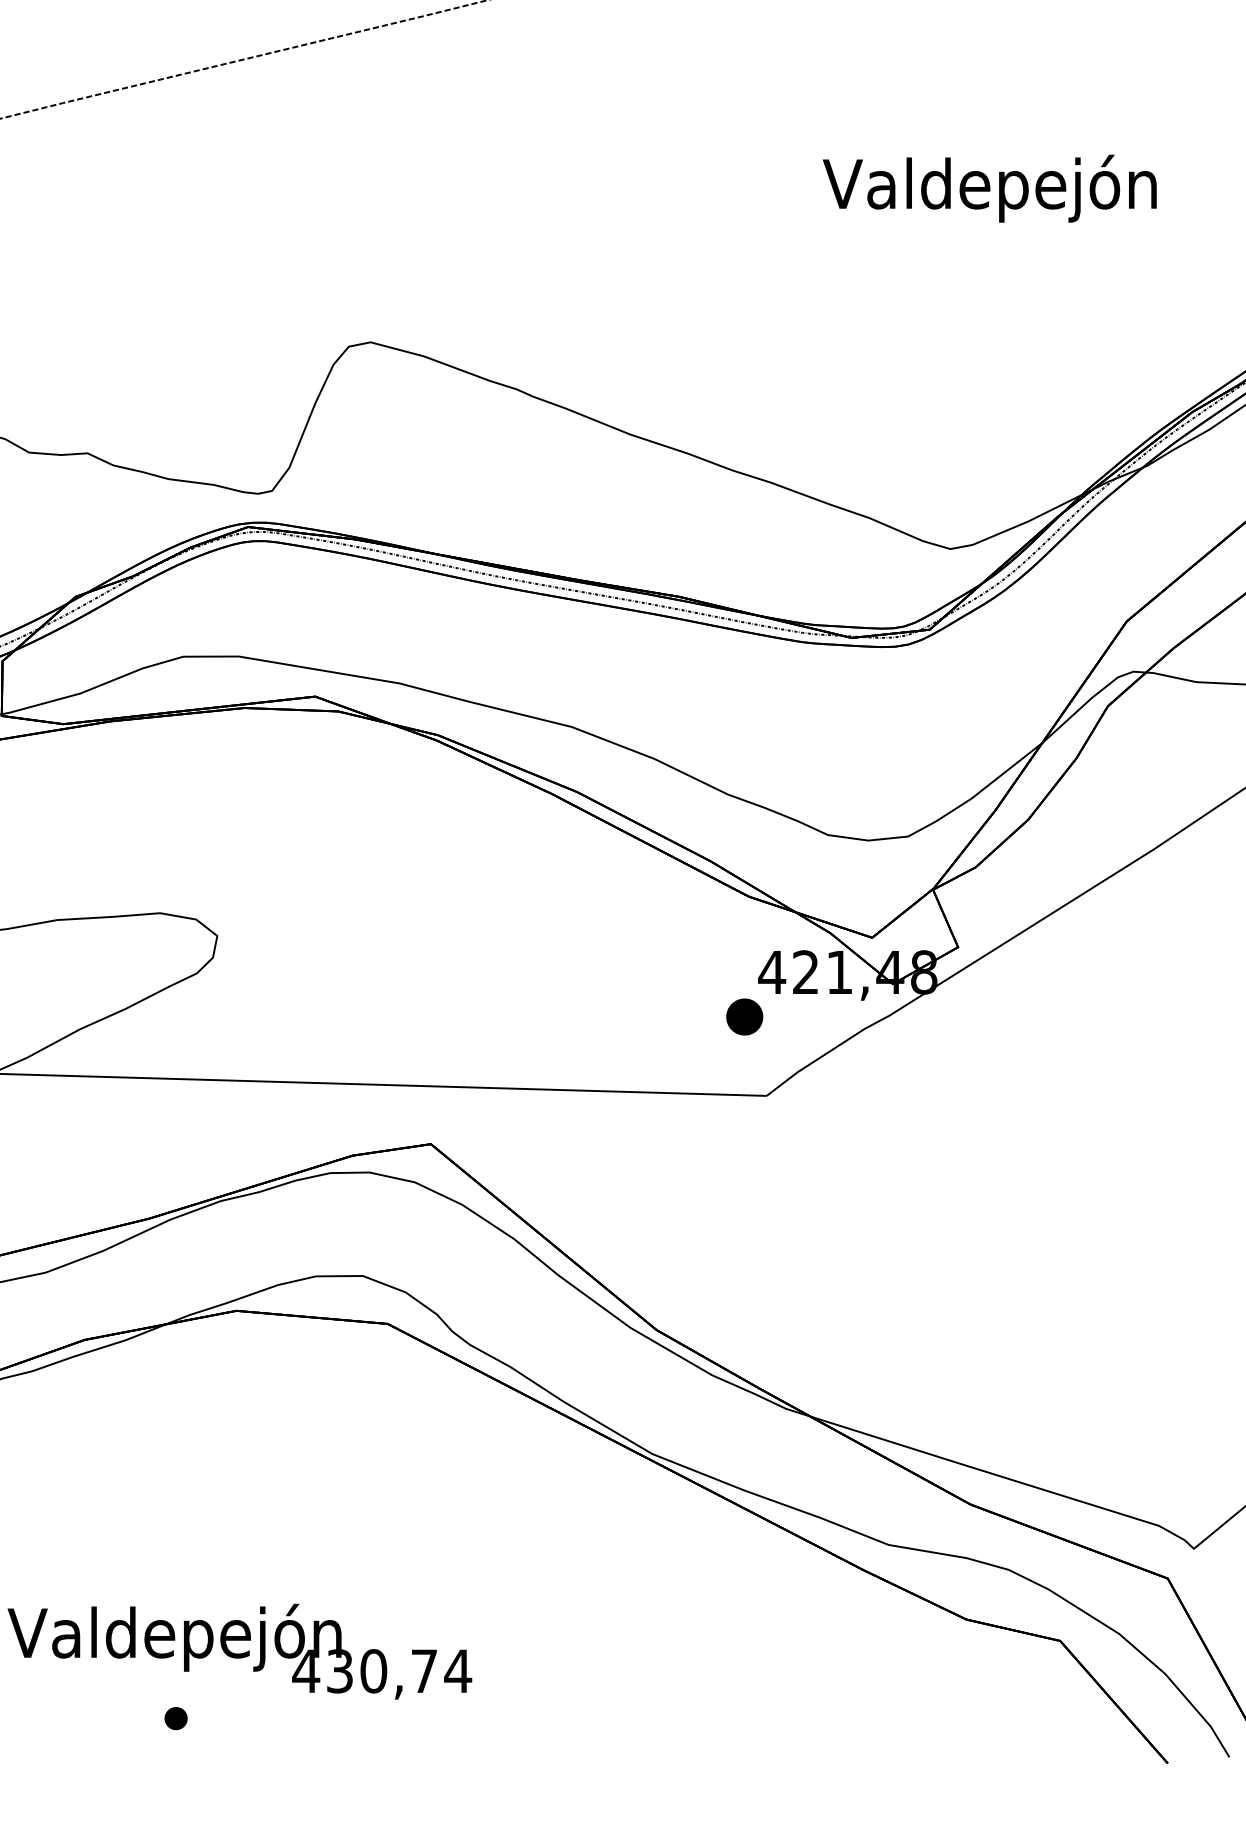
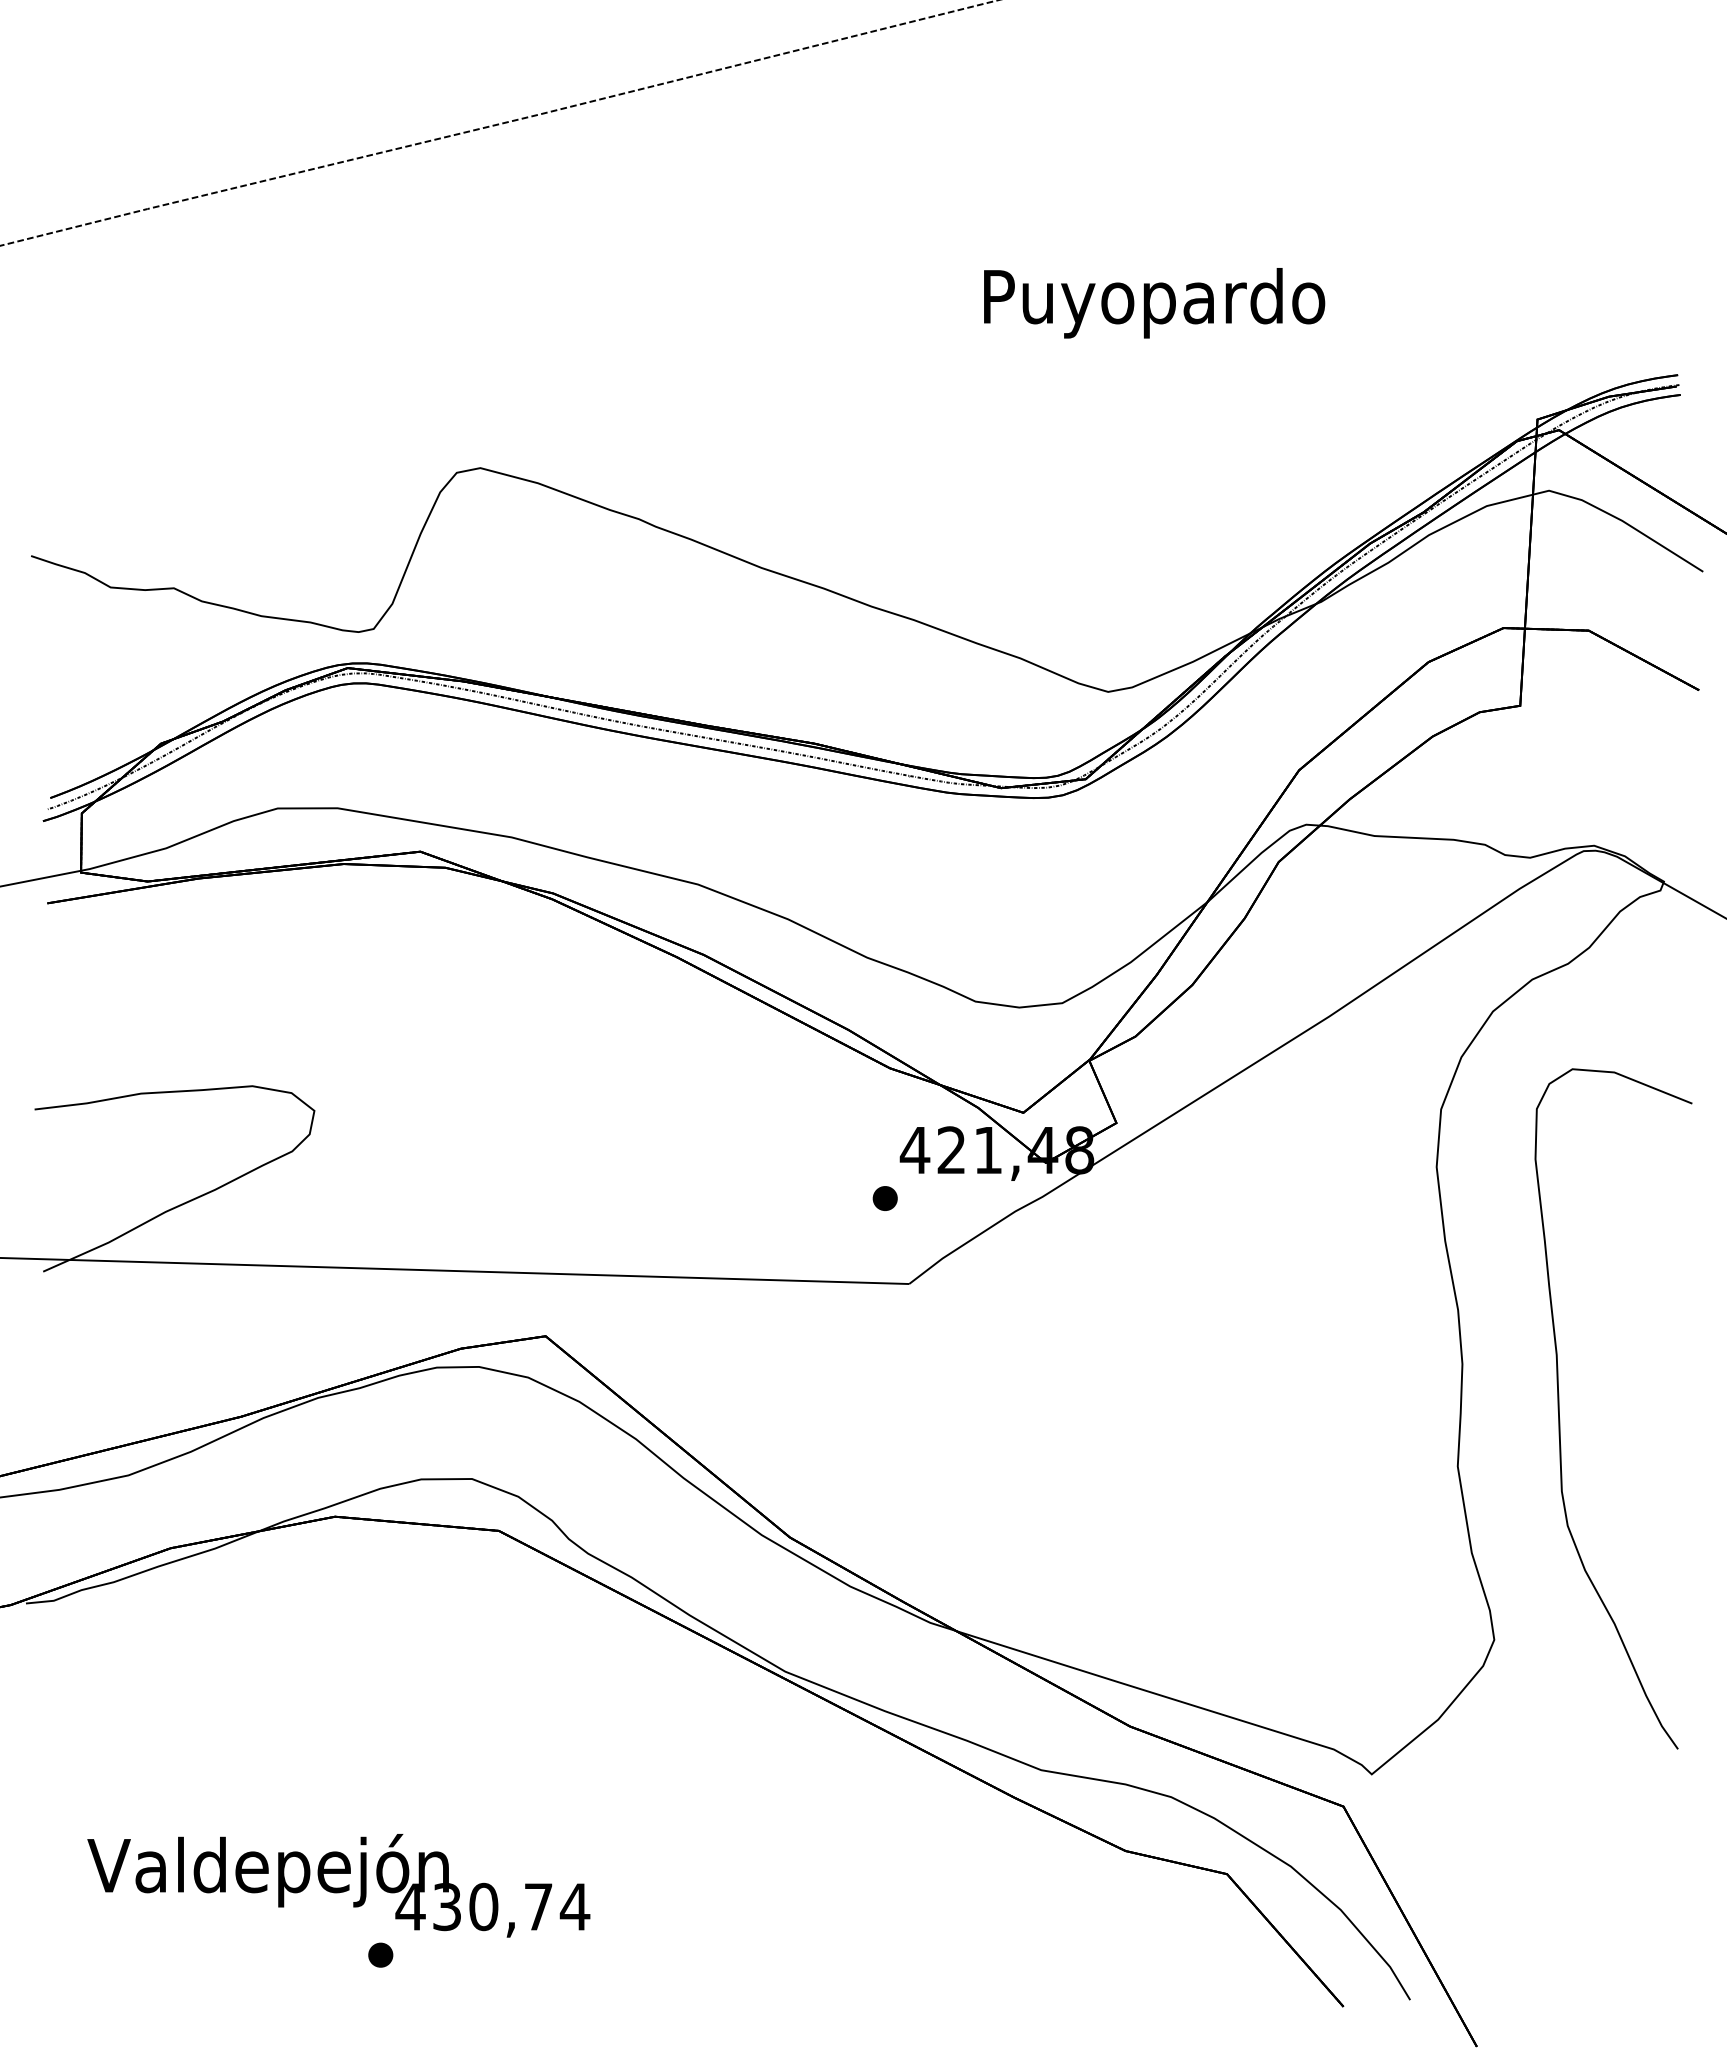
text: (989, 188) -> (1150, 301), Valdepejón -> Puyopardo
part: (743, 1016) -> (884, 1198), size x0.62
part: (175, 1717) -> (380, 1954), moved

